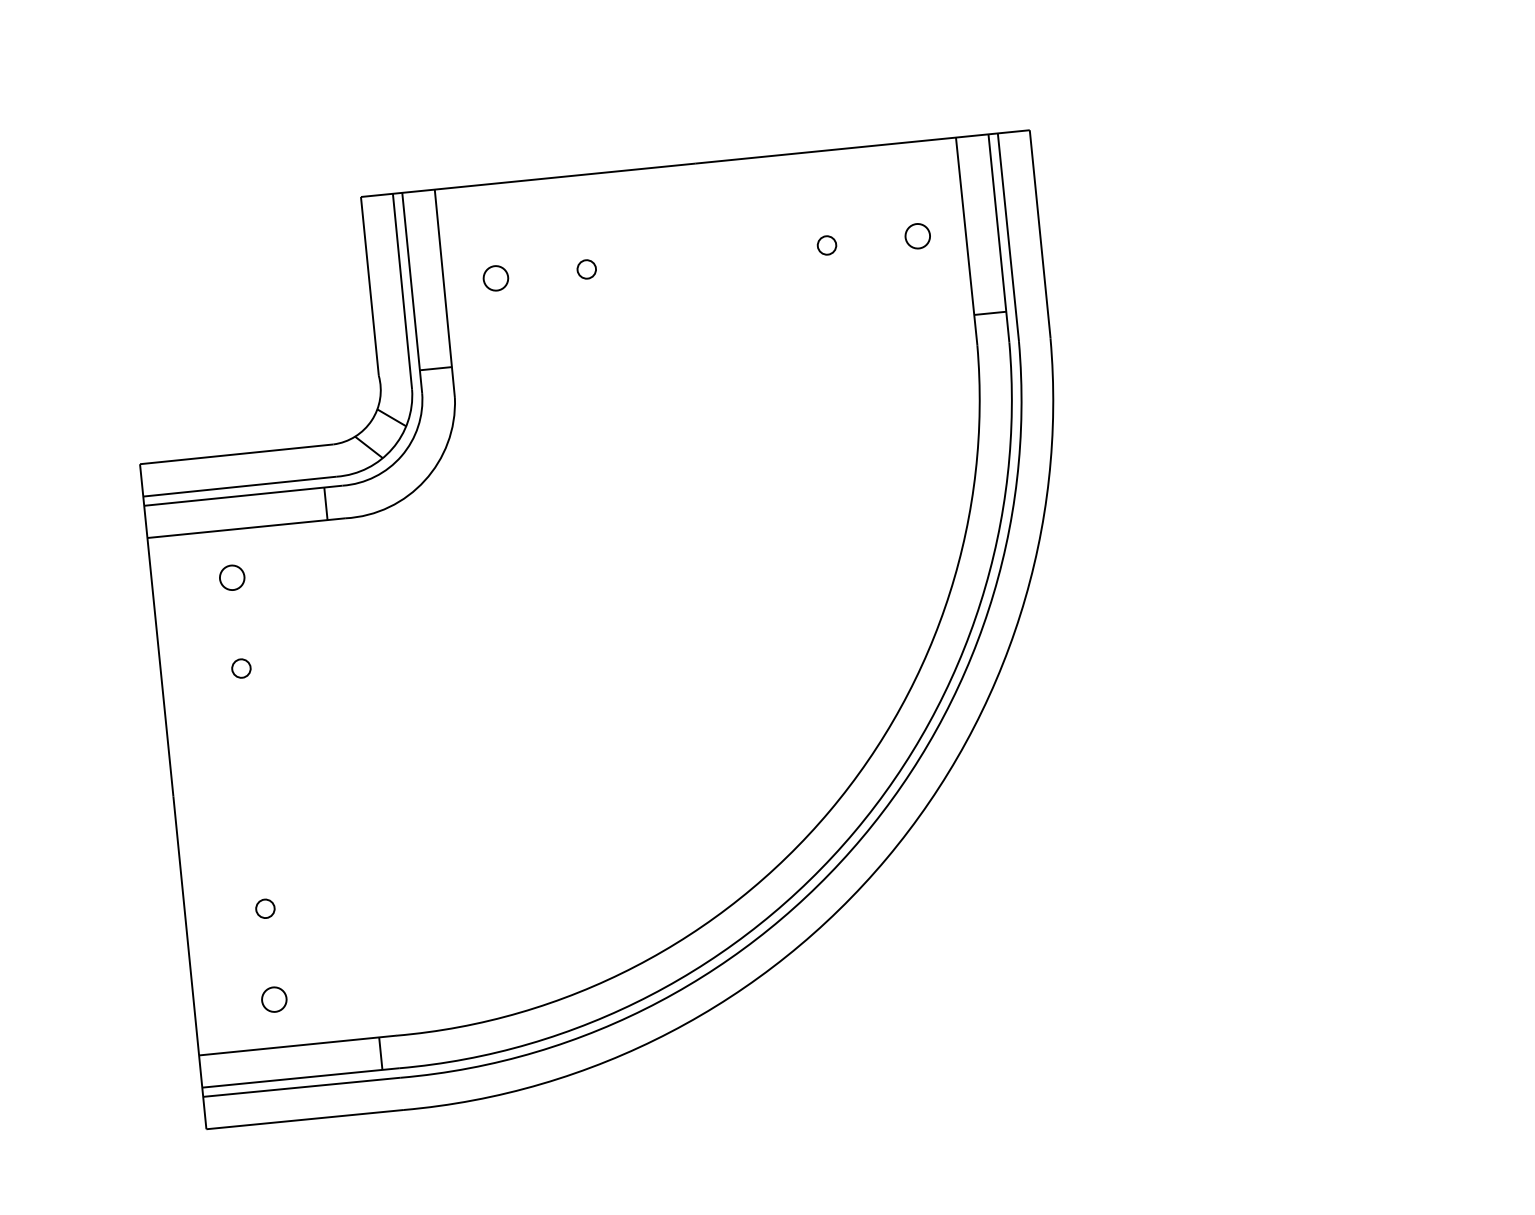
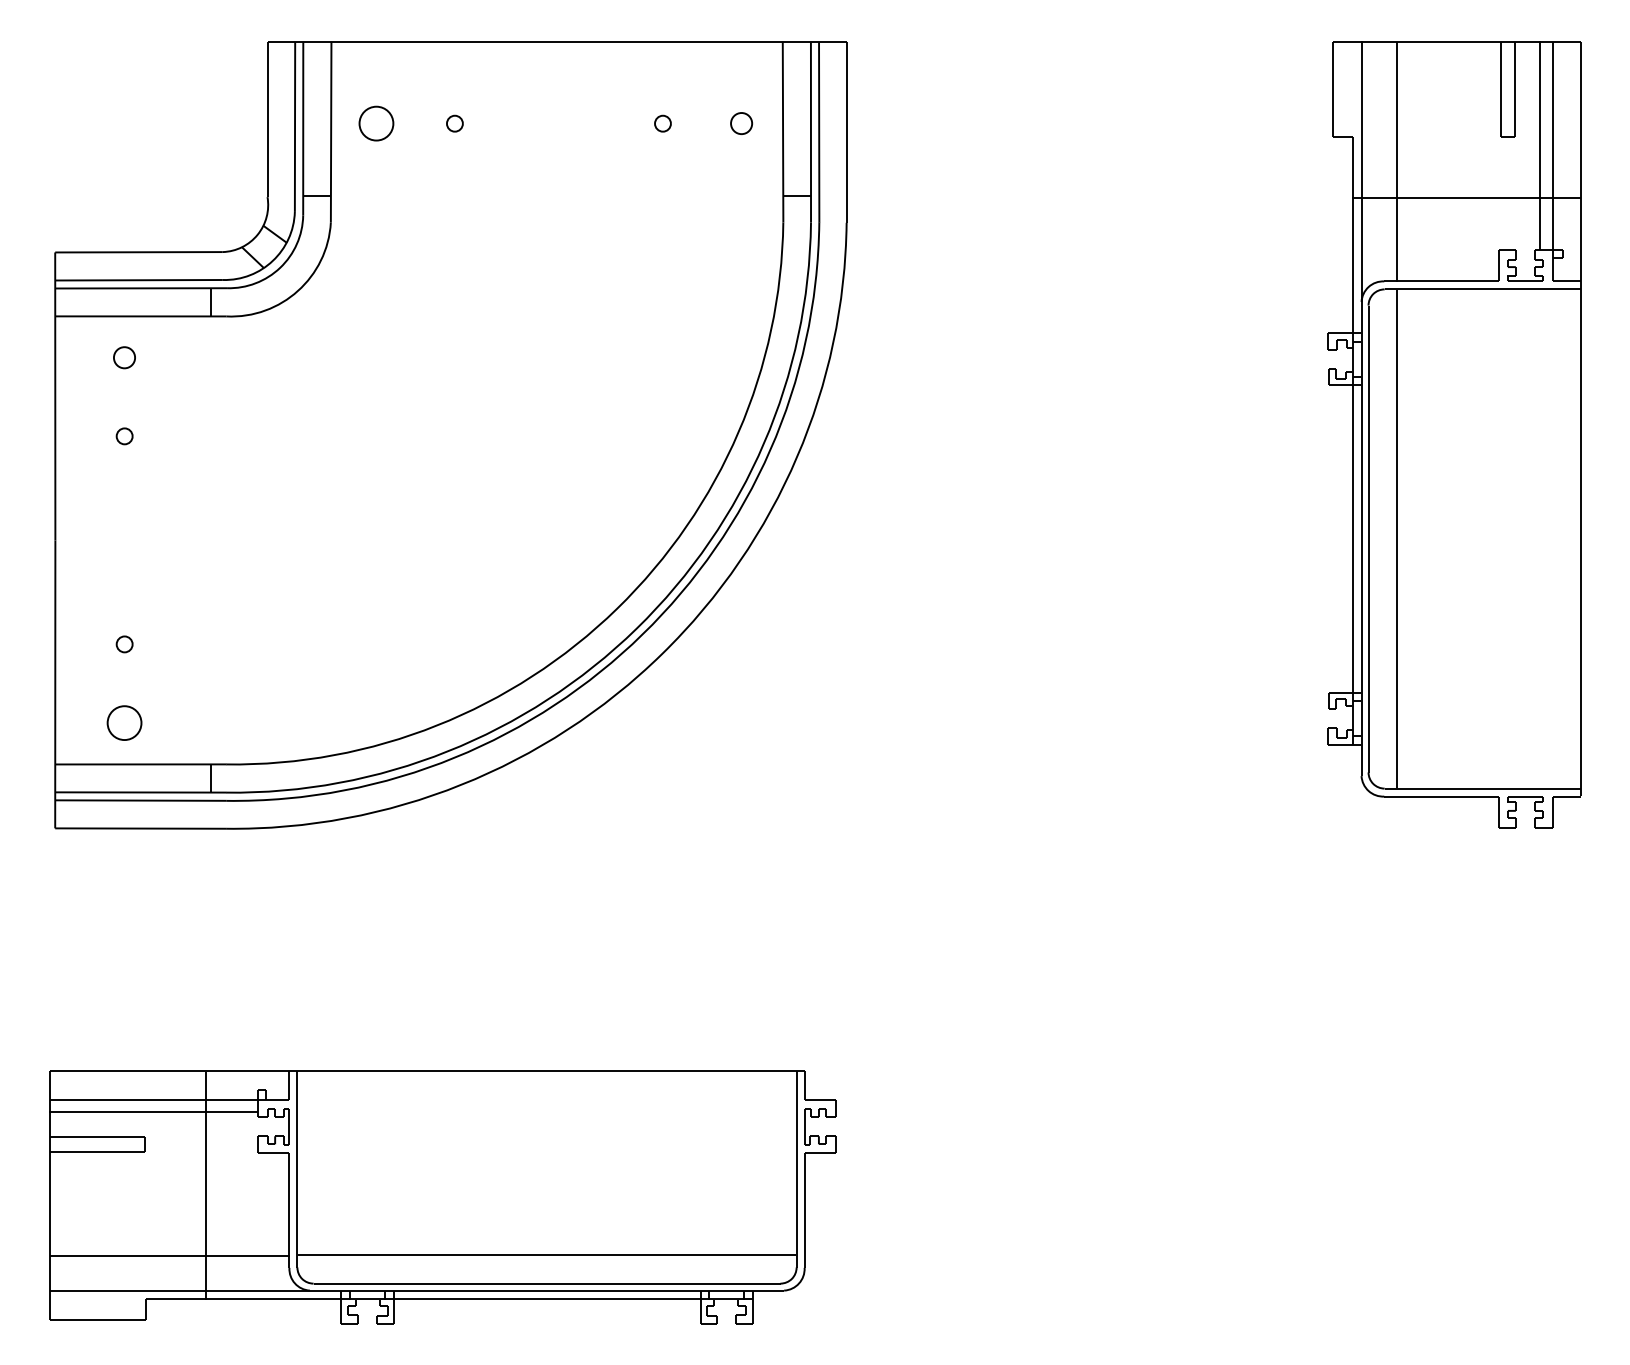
part: (495, 278) -> (375, 123), size x1.6
part: (274, 998) -> (124, 722), size x1.6

